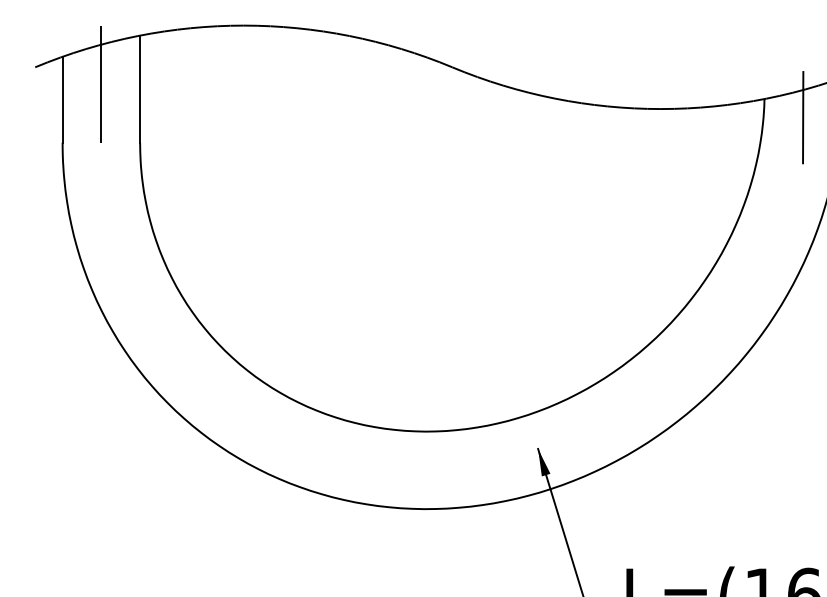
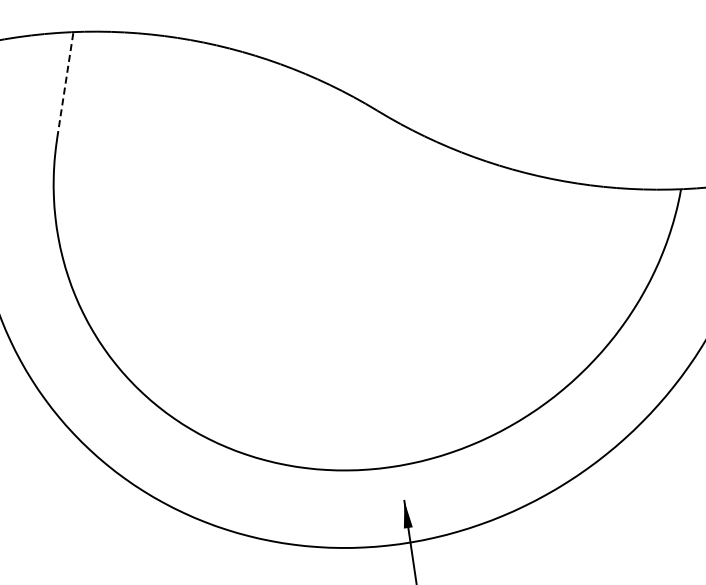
line: (101, 83) -> (28, 73), removed
line: (140, 89) -> (65, 85), solid -> dashed

